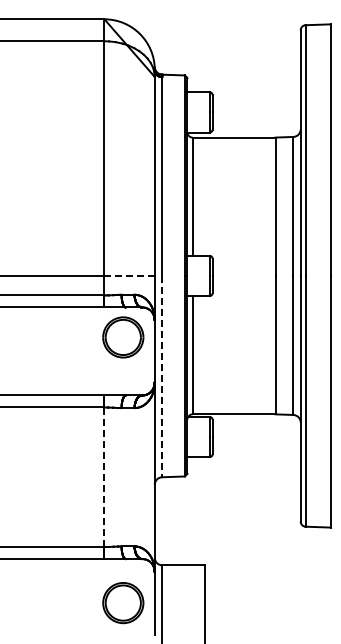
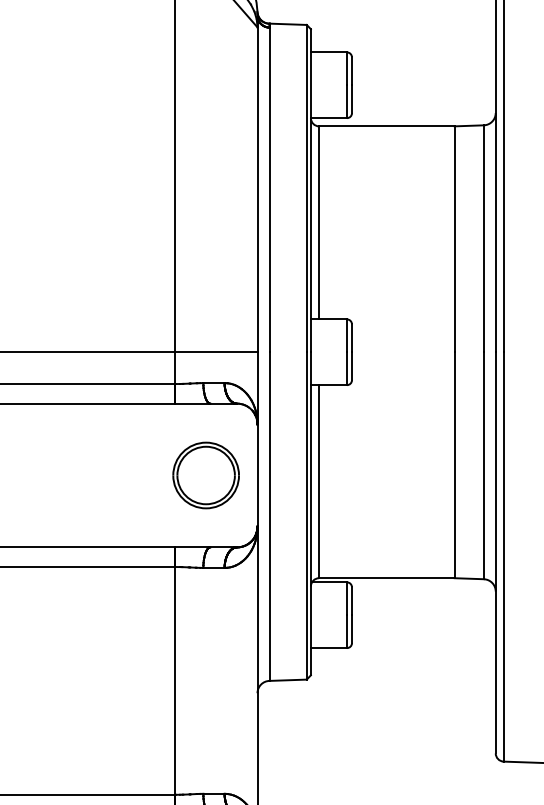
line: (129, 275) -> (216, 351), dashed -> solid
part: (123, 337) -> (206, 475), moved
line: (162, 376) -> (270, 516), dashed -> solid
line: (104, 477) -> (175, 681), dashed -> solid

